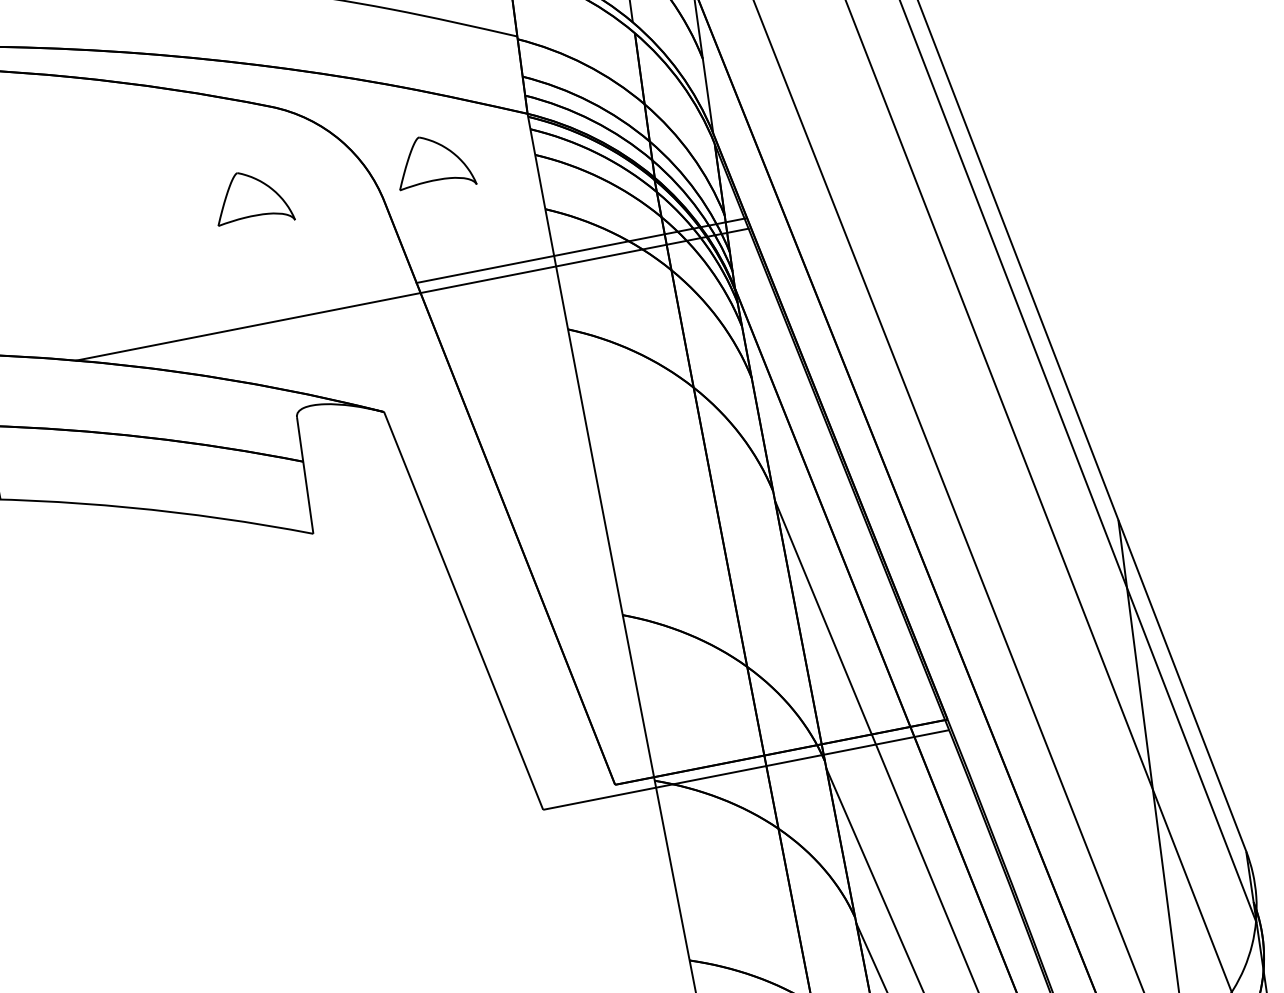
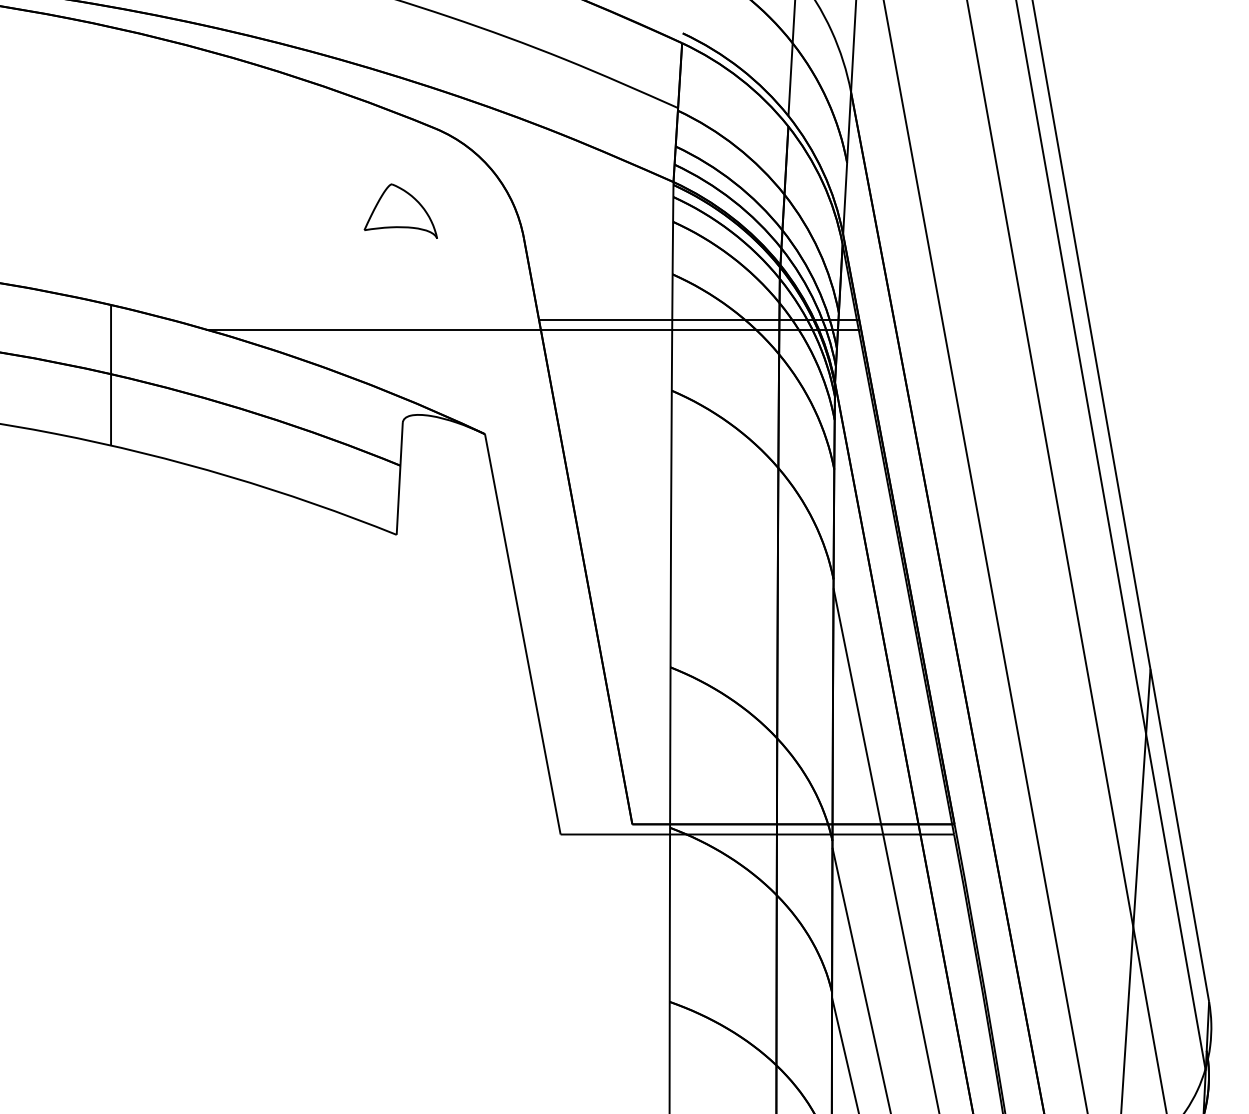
part: (433, 162) -> (576, 210), removed

